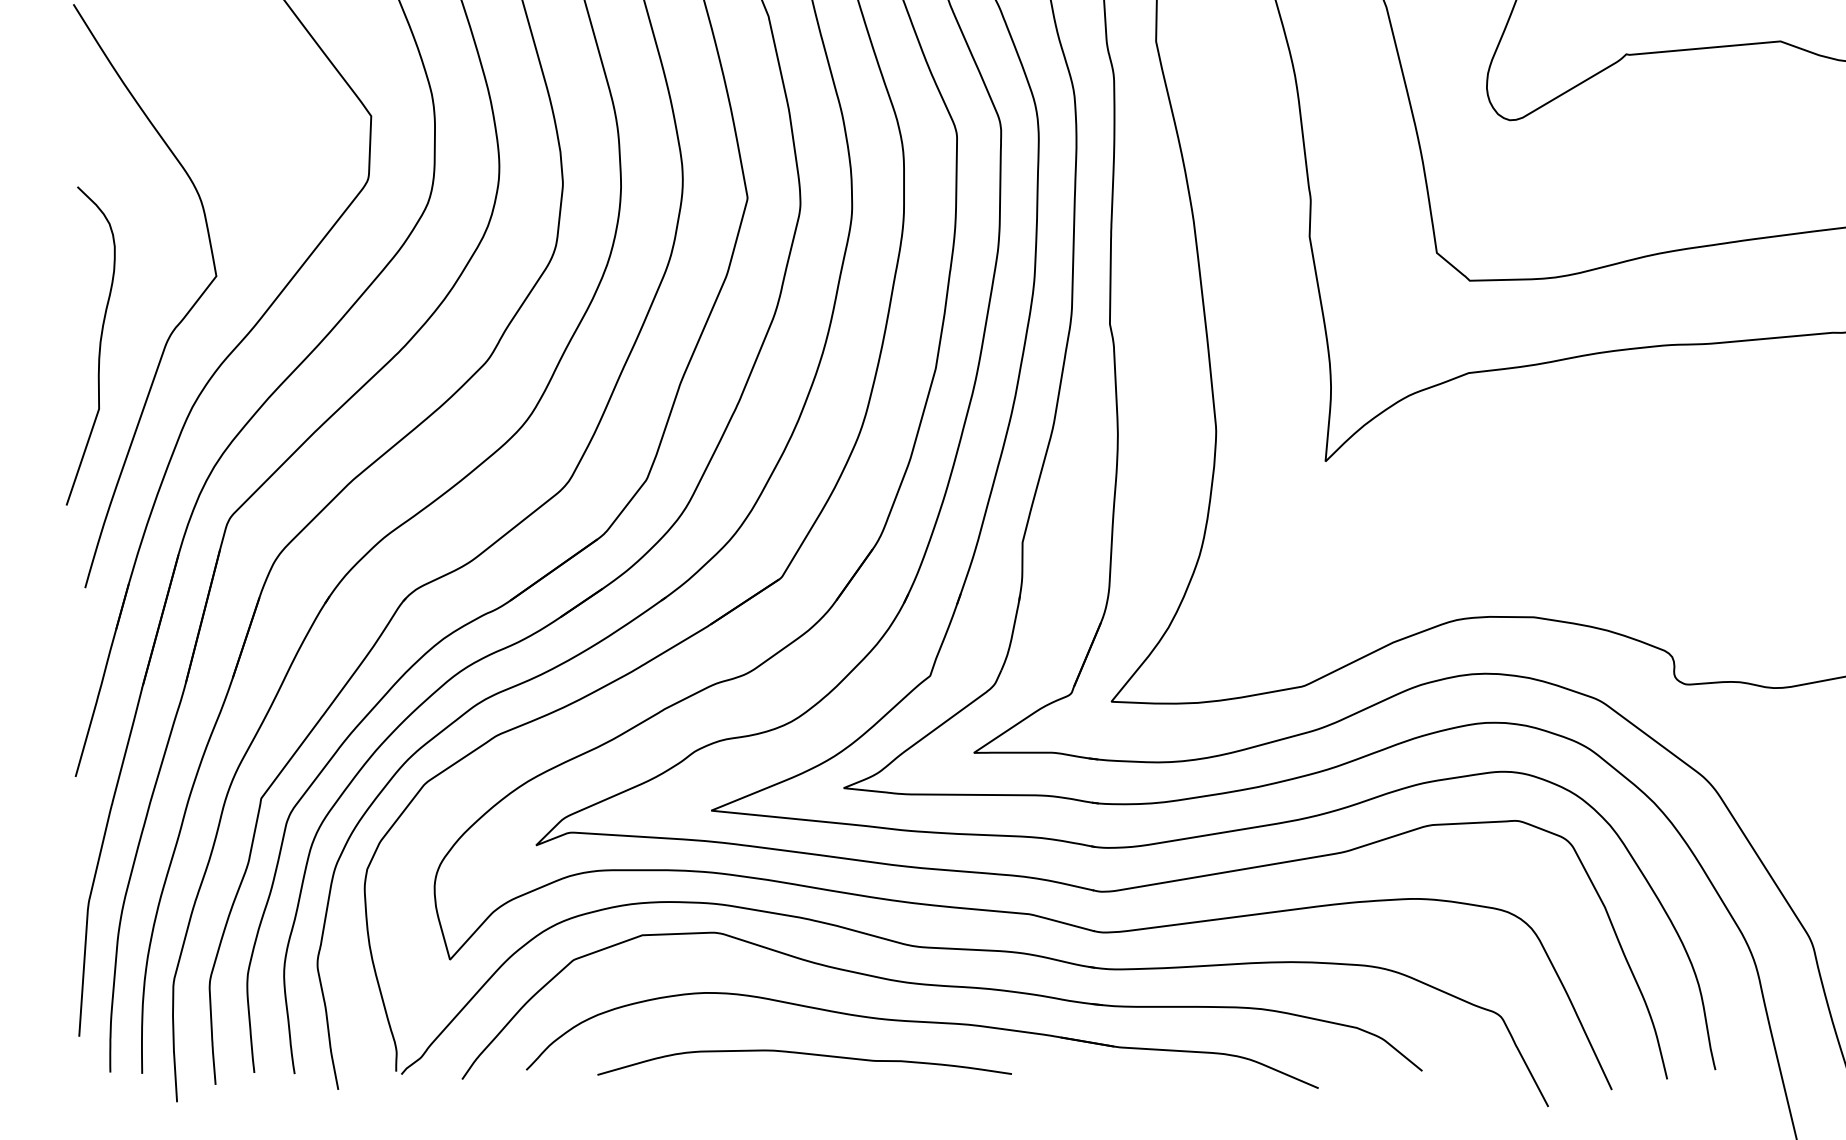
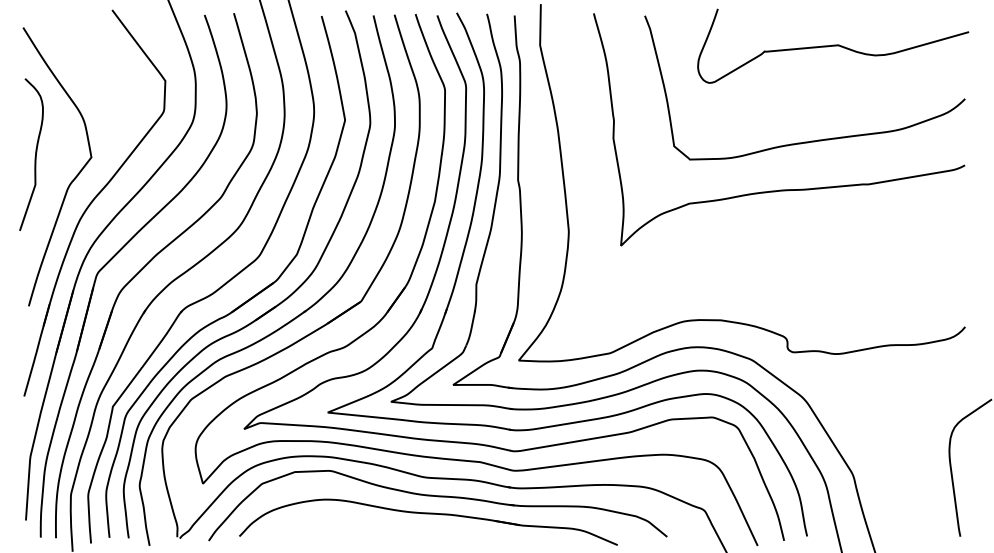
curve: (99, 345) -> (35, 154), moved
curve: (805, 1055) -> (372, 529), removed

